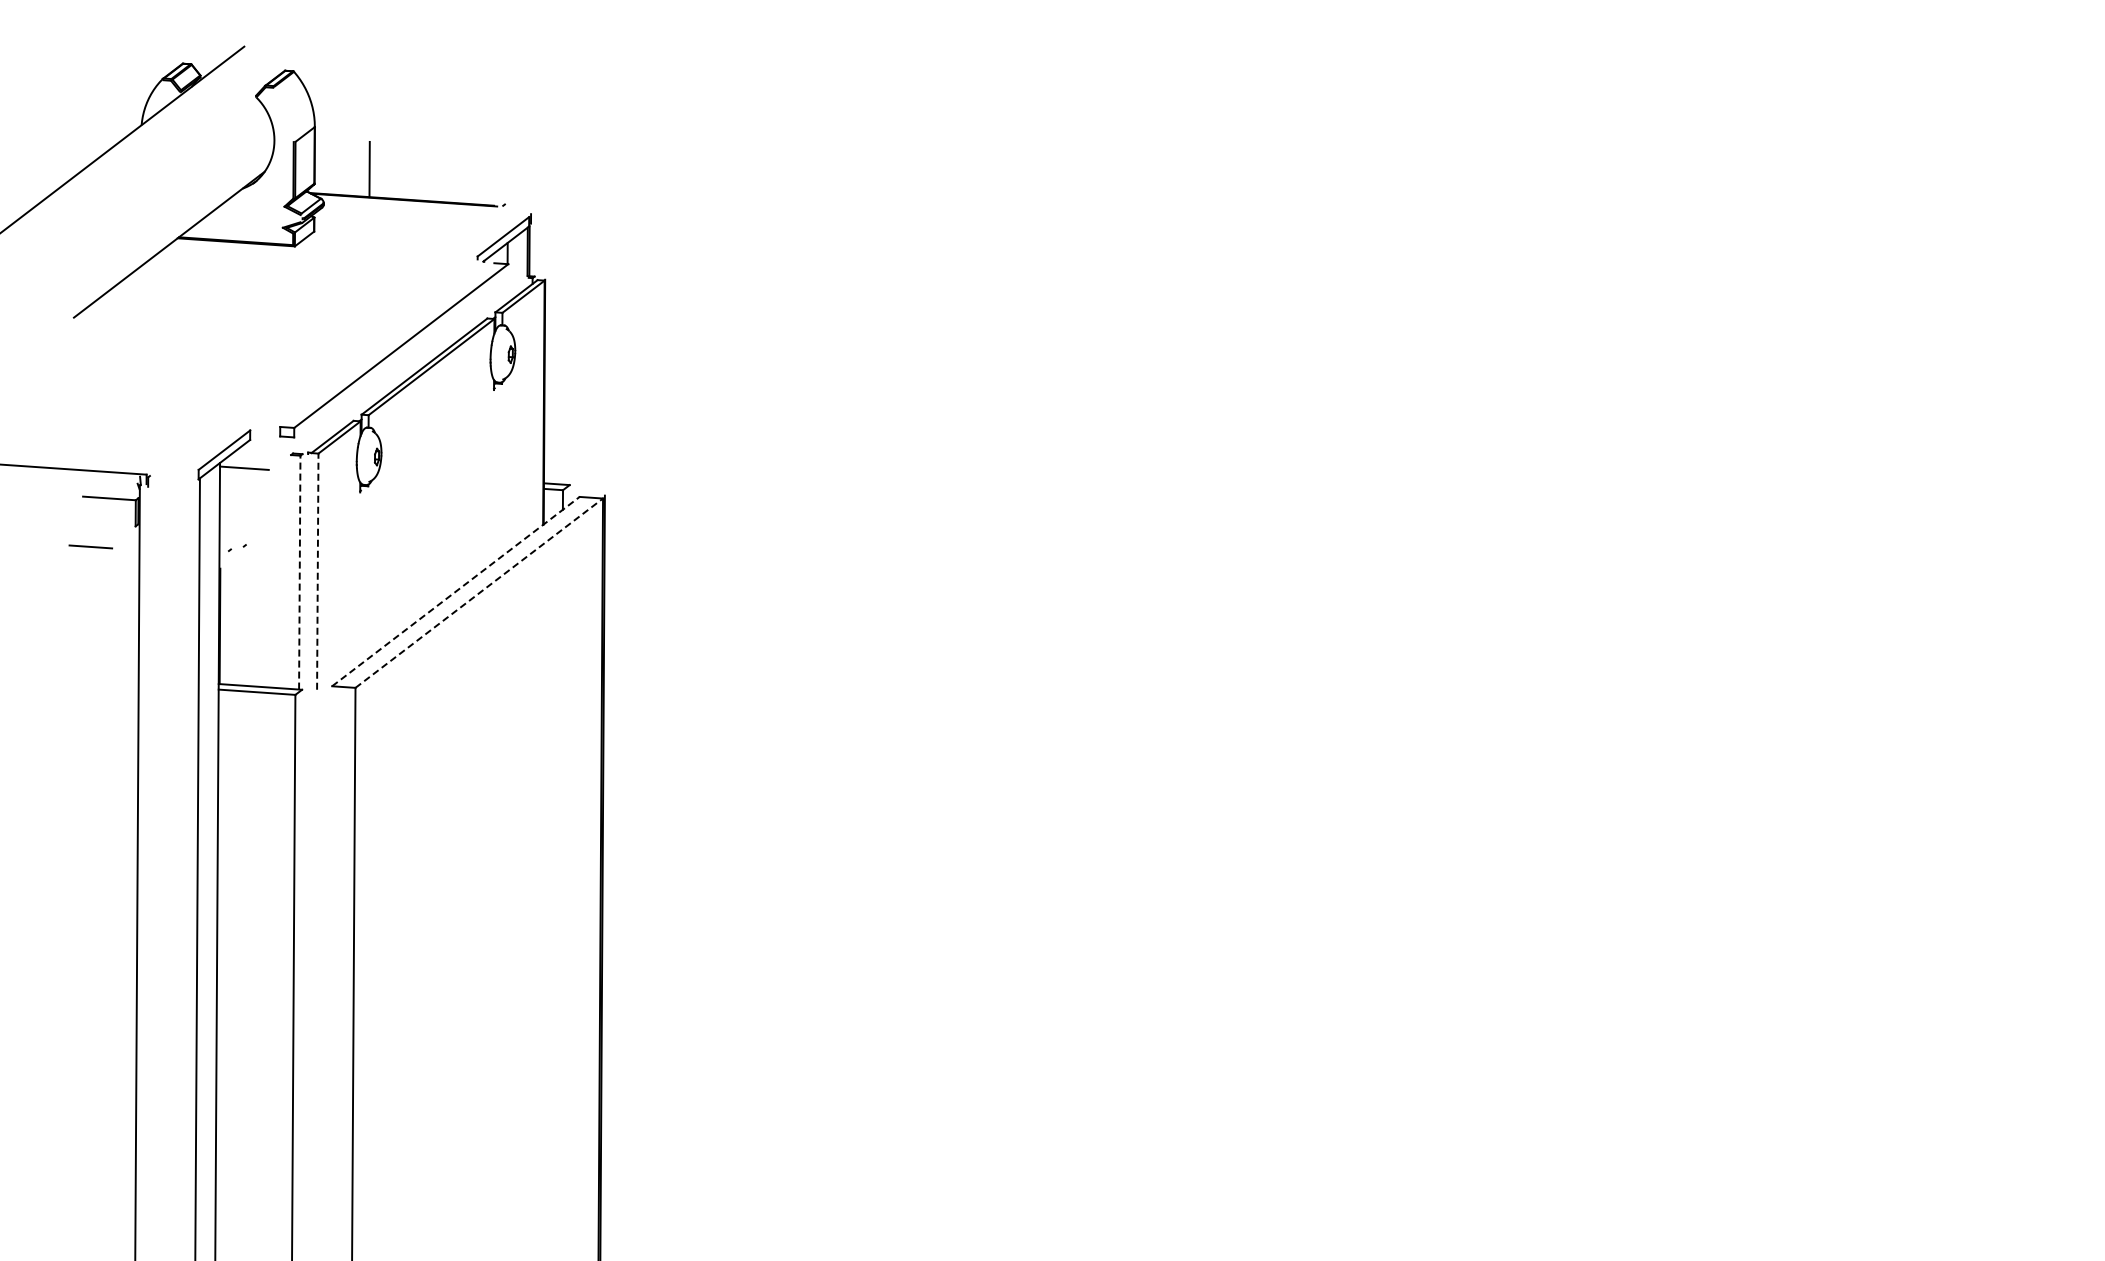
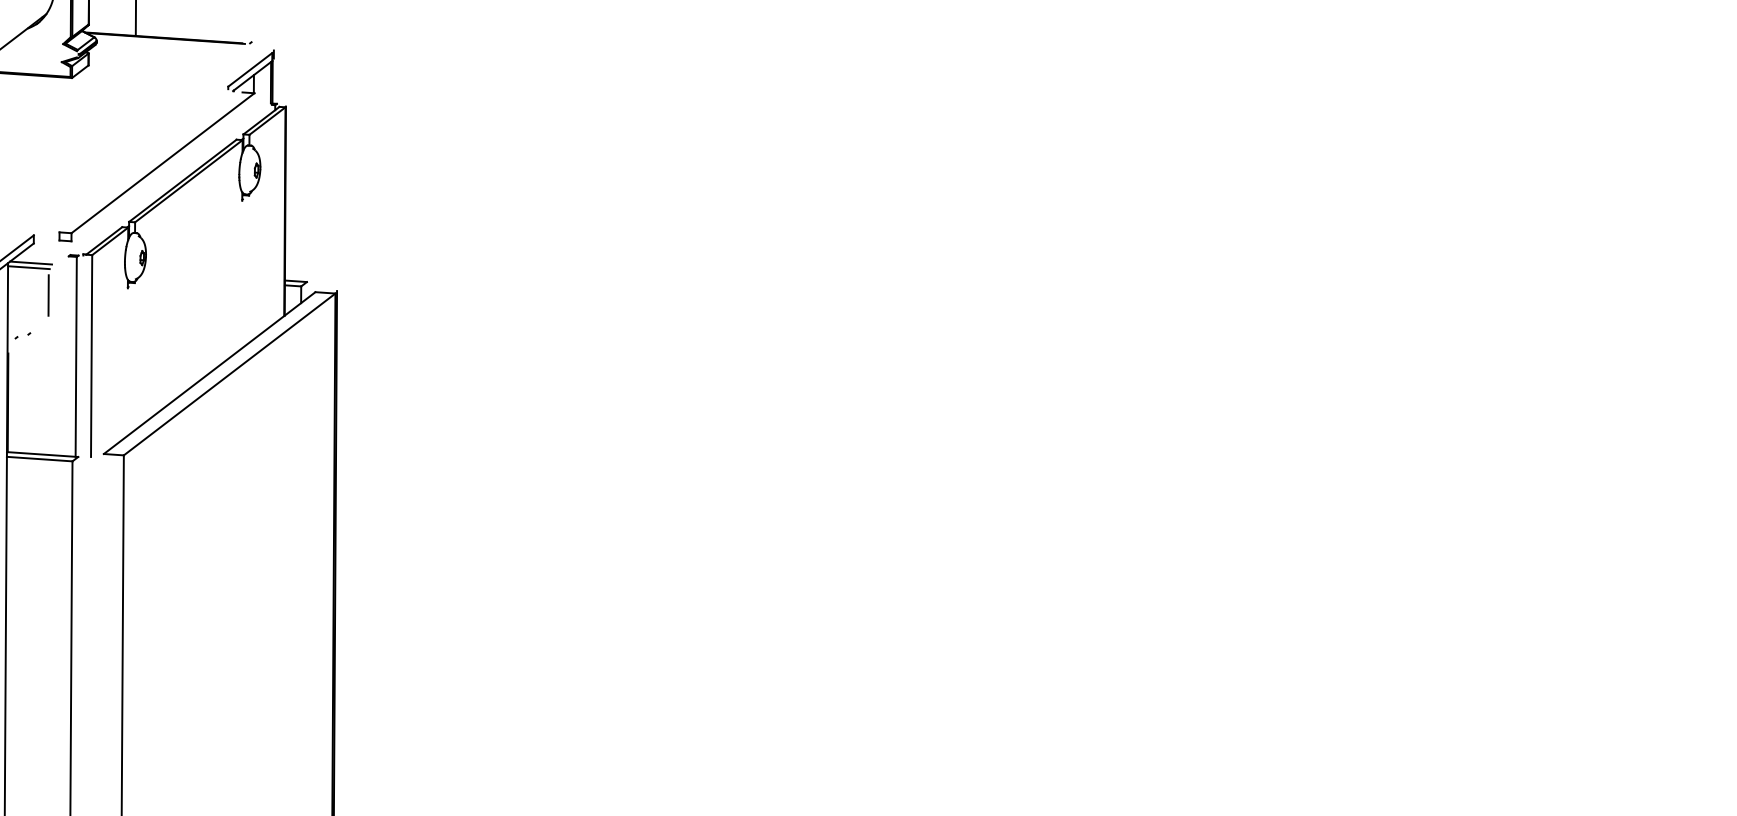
line: (246, 462) -> (30, 262), added
line: (267, 500) -> (48, 295), added
line: (317, 571) -> (91, 355), dashed -> solid
line: (299, 572) -> (75, 356), dashed -> solid
line: (455, 591) -> (209, 373), dashed -> solid
line: (479, 593) -> (229, 374), dashed -> solid

